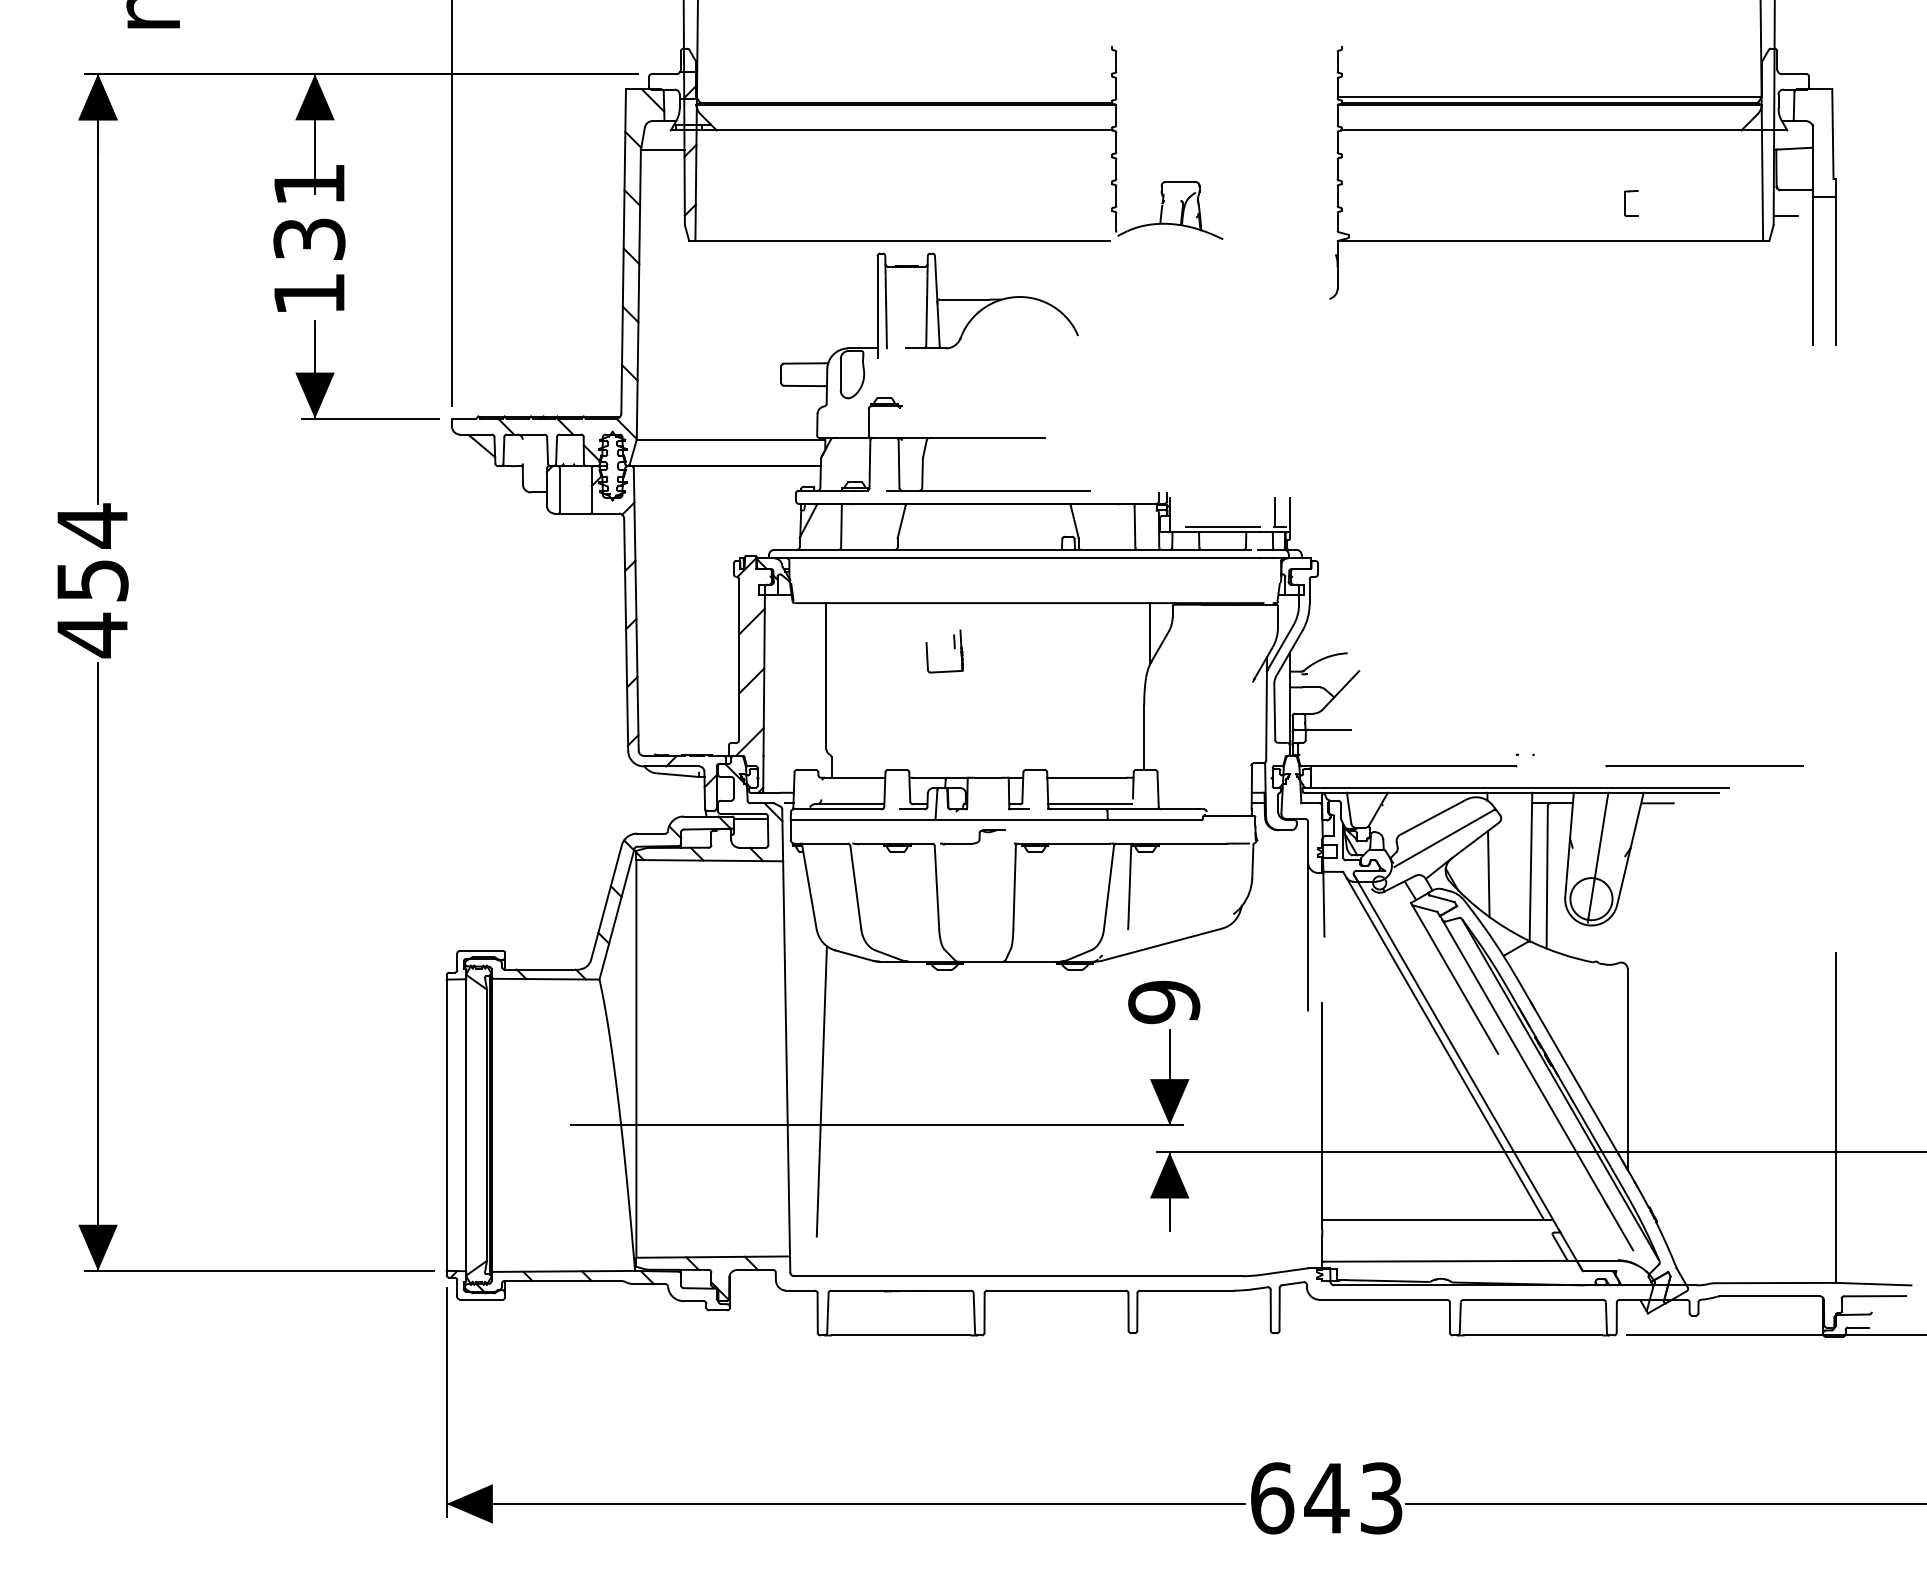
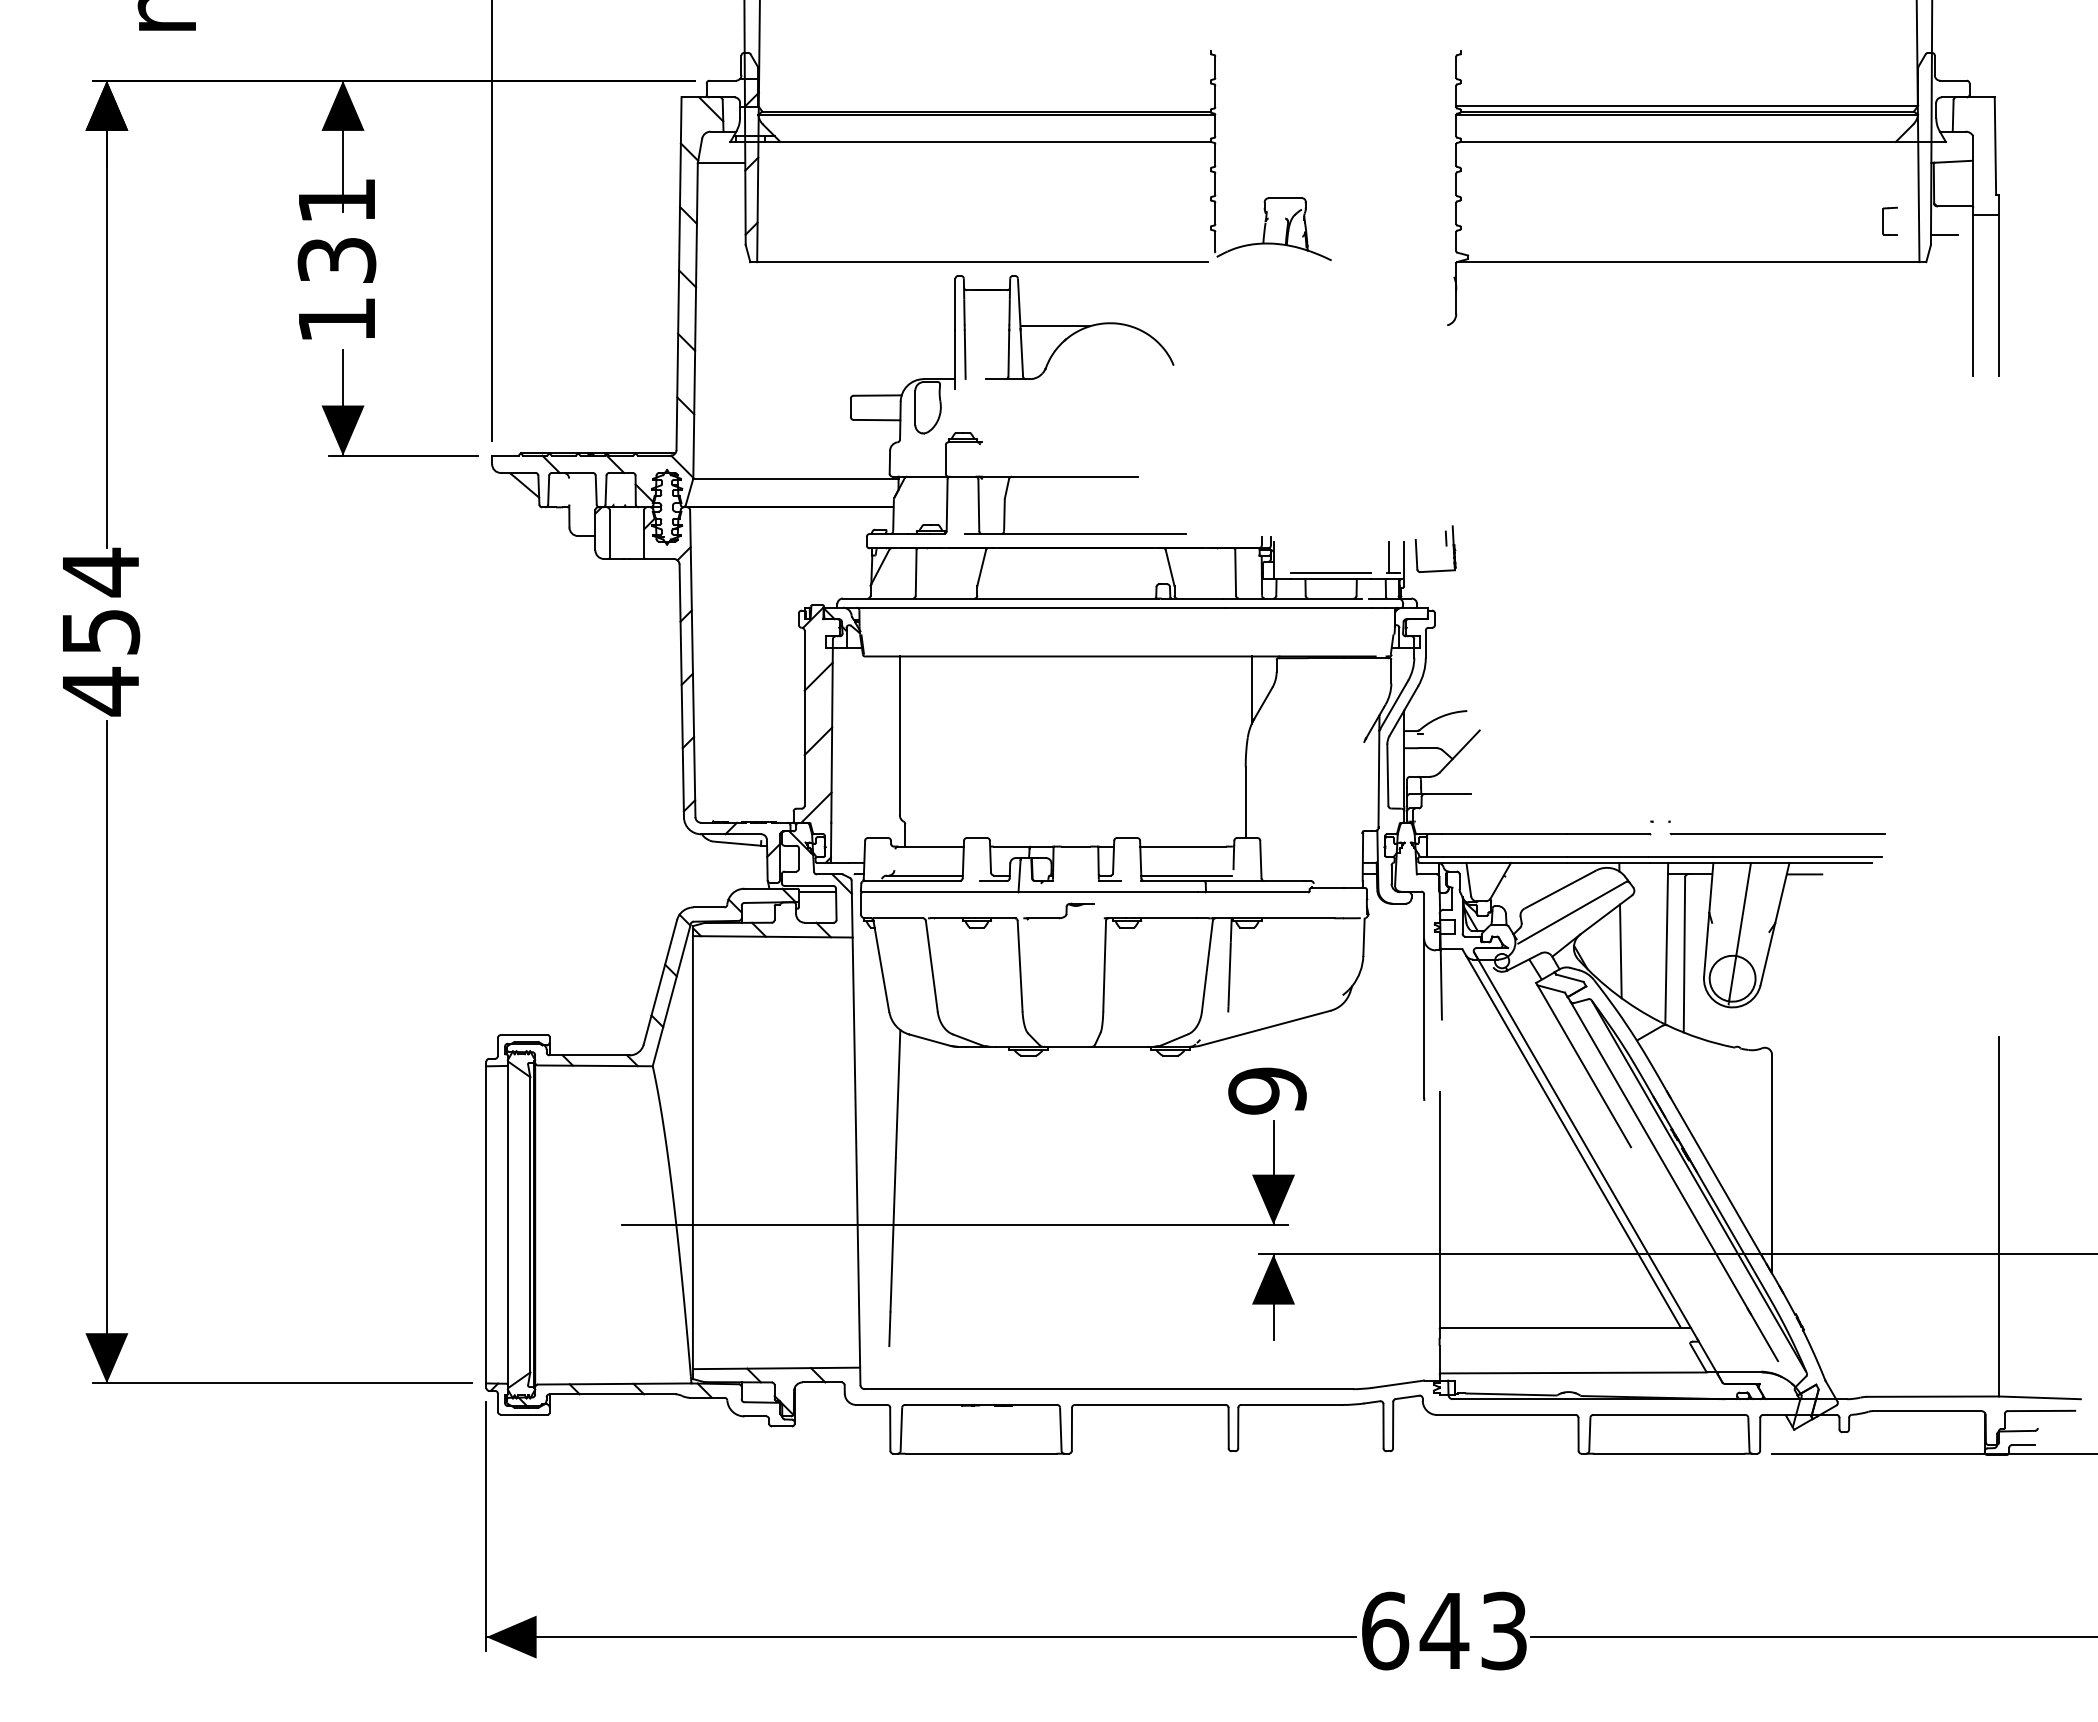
part: (1630, 202) -> (1889, 220), moved
part: (953, 649) -> (1445, 546), moved
line: (1704, 766) -> (1777, 834), moved

